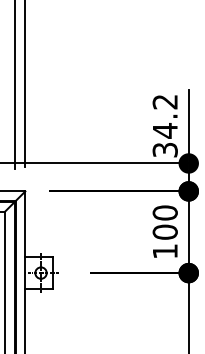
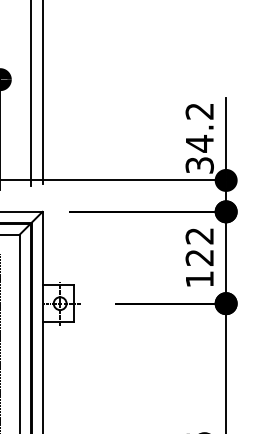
text: (165, 222) -> (199, 246), 100 -> 122

